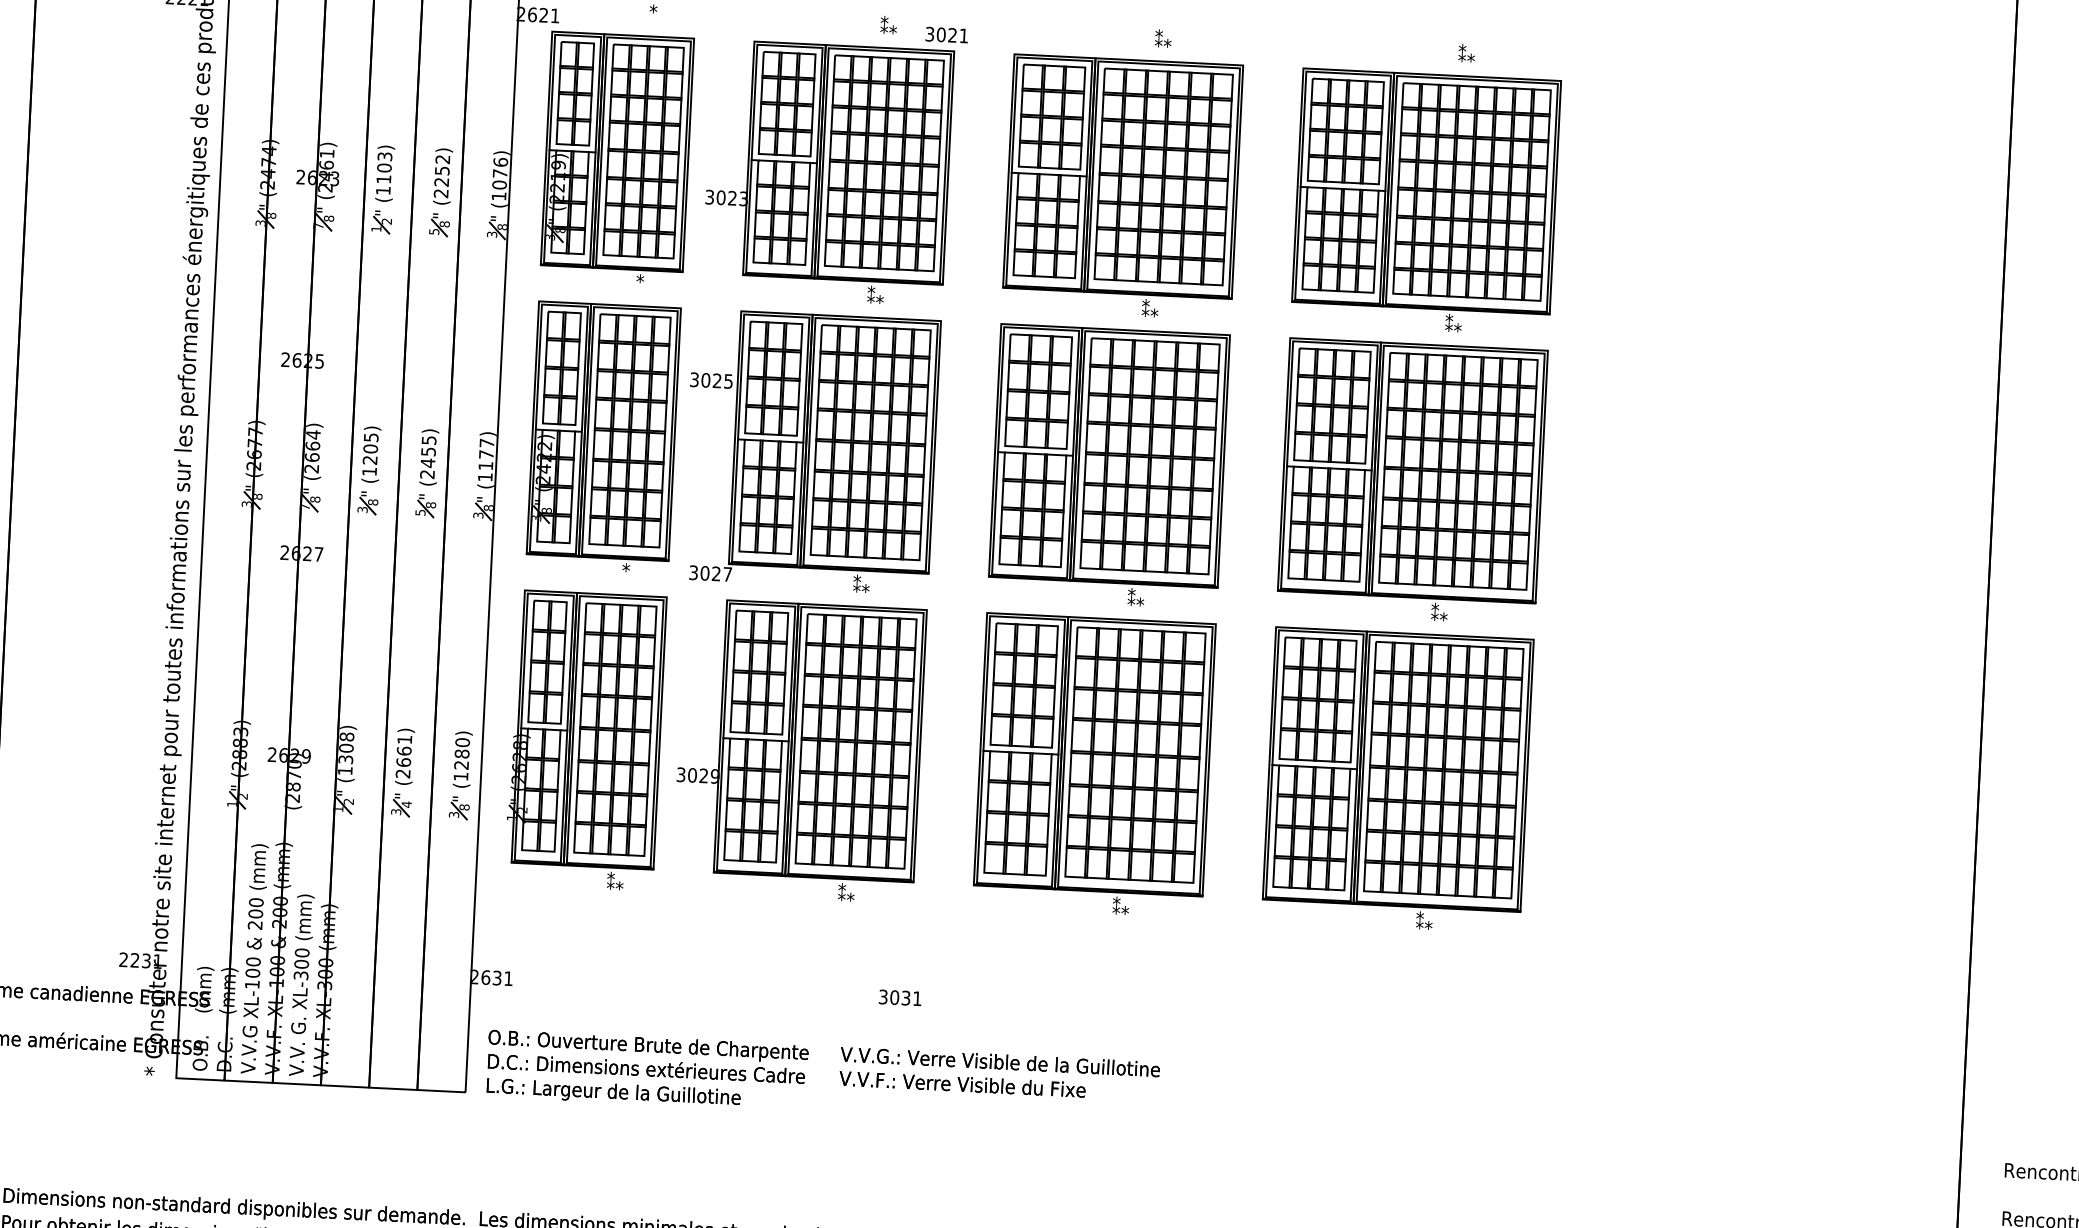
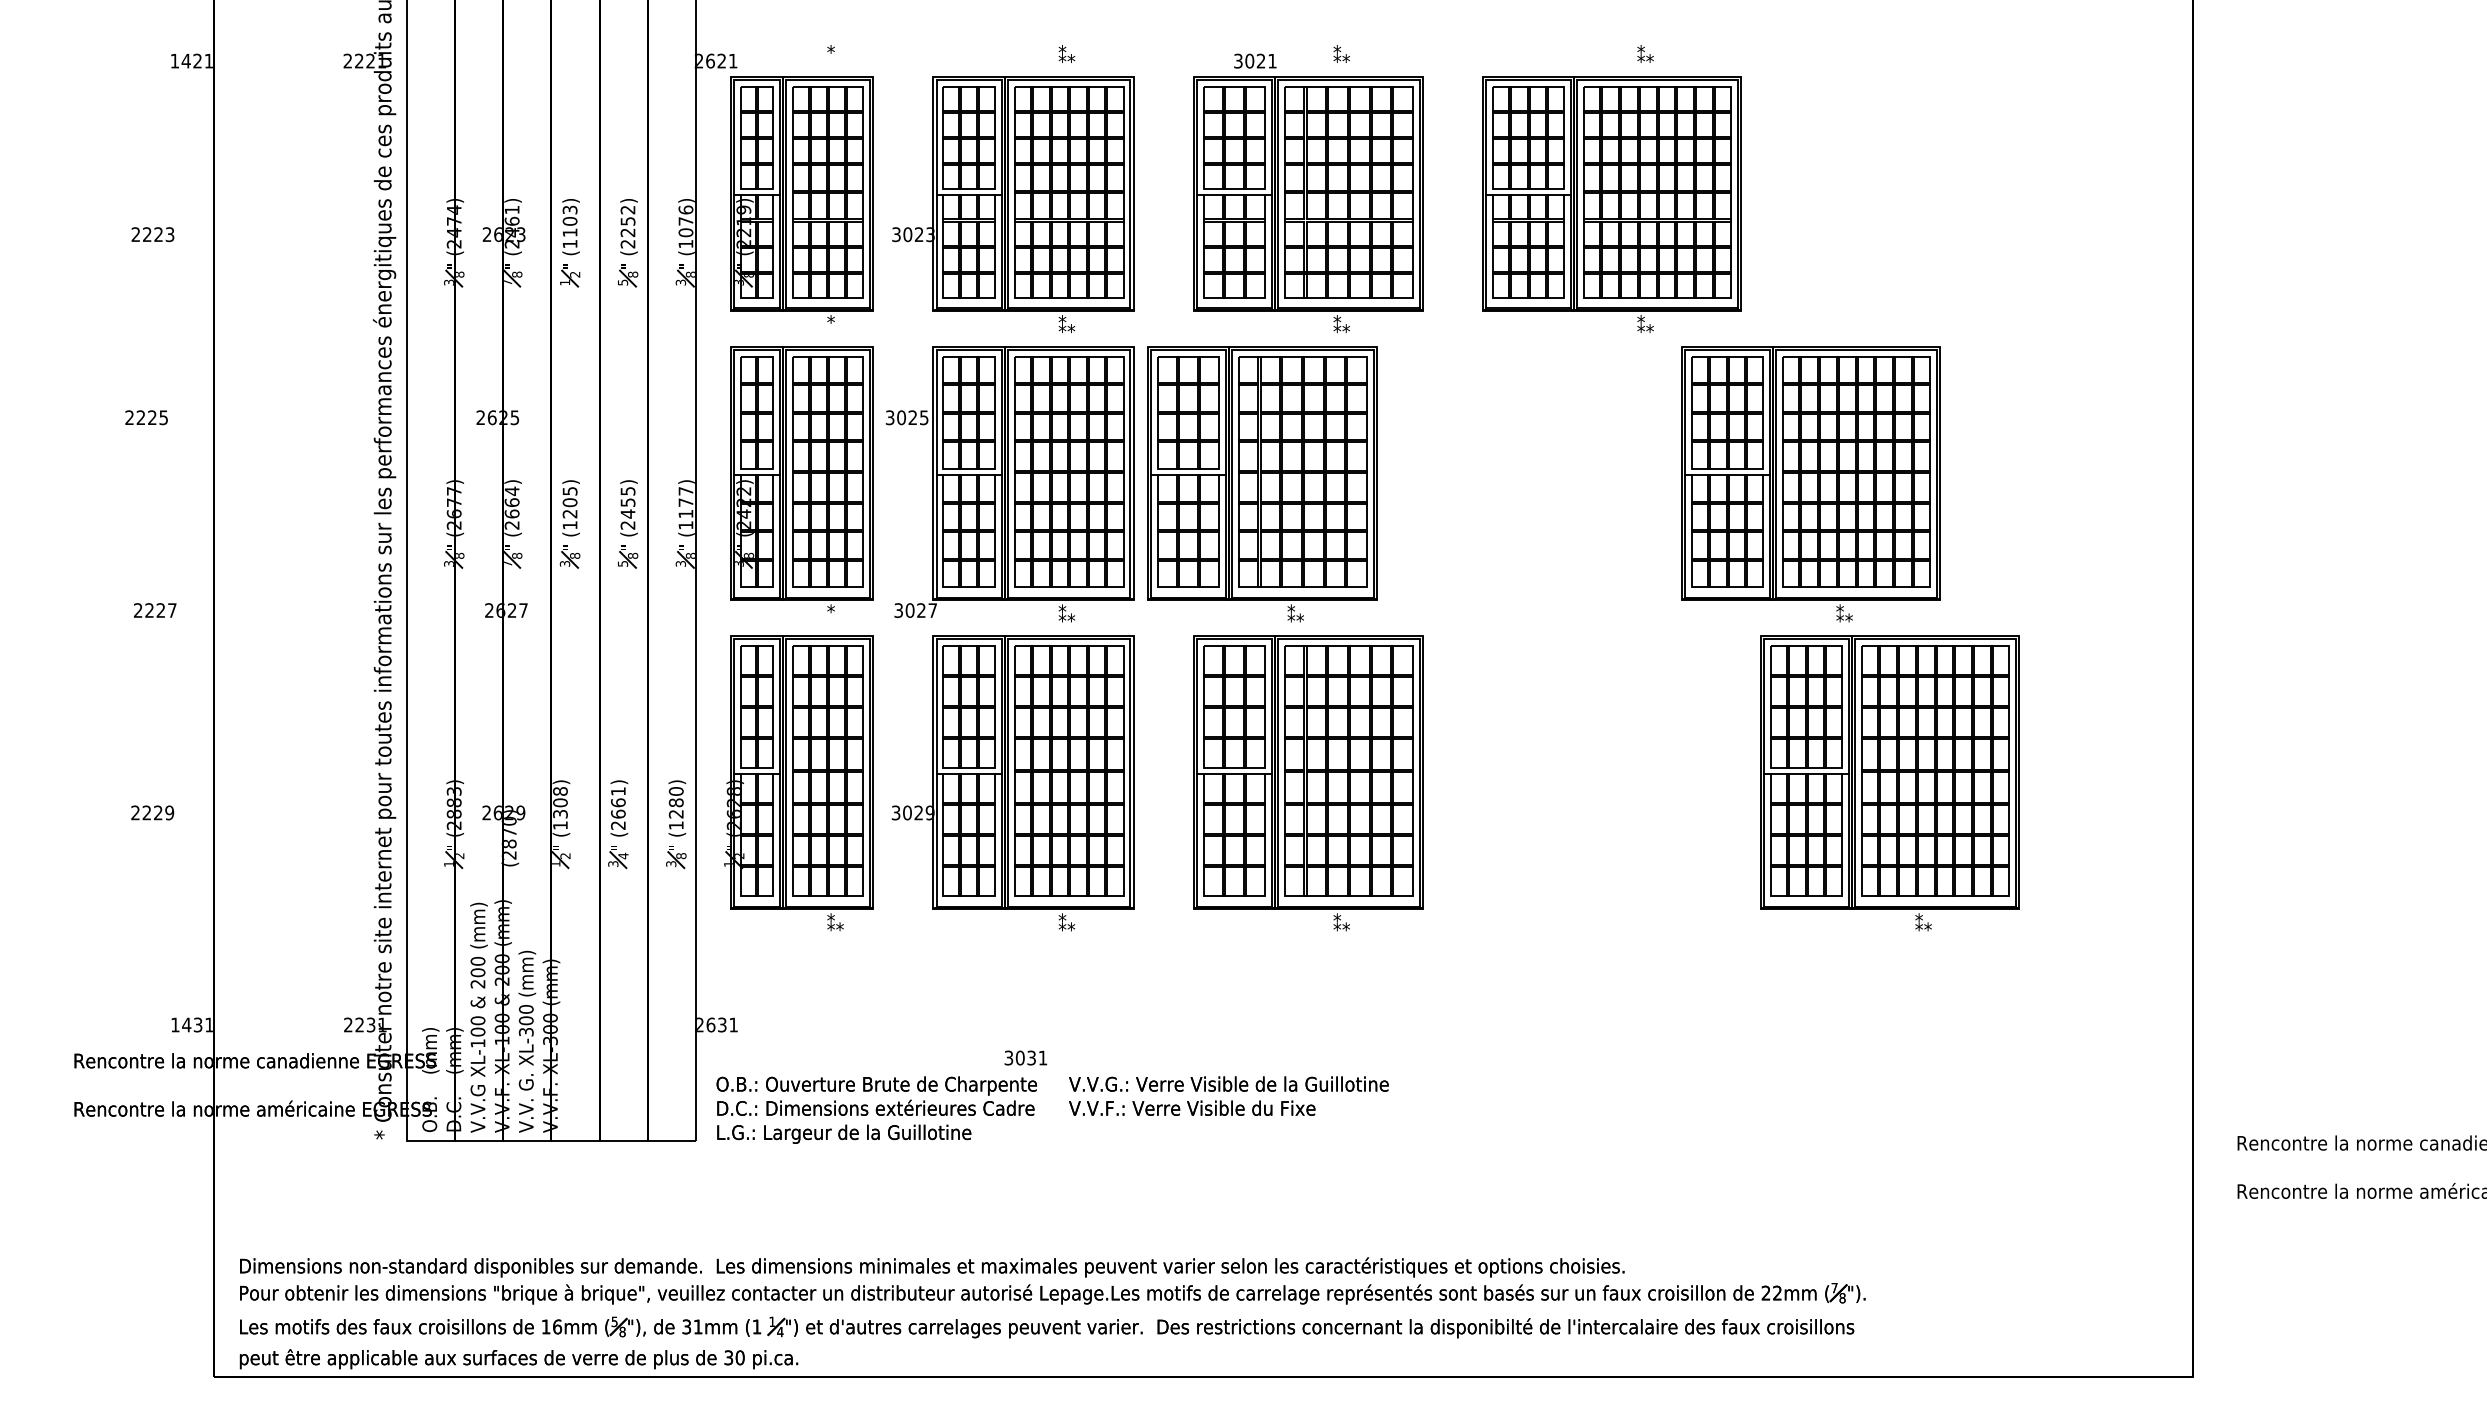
text: (947, 34) -> (1255, 60), moved
part: (1109, 466) -> (1262, 484), moved
part: (1411, 481) -> (1810, 484), moved
part: (1397, 780) -> (1889, 783), moved
text: (899, 997) -> (1025, 1057), moved

